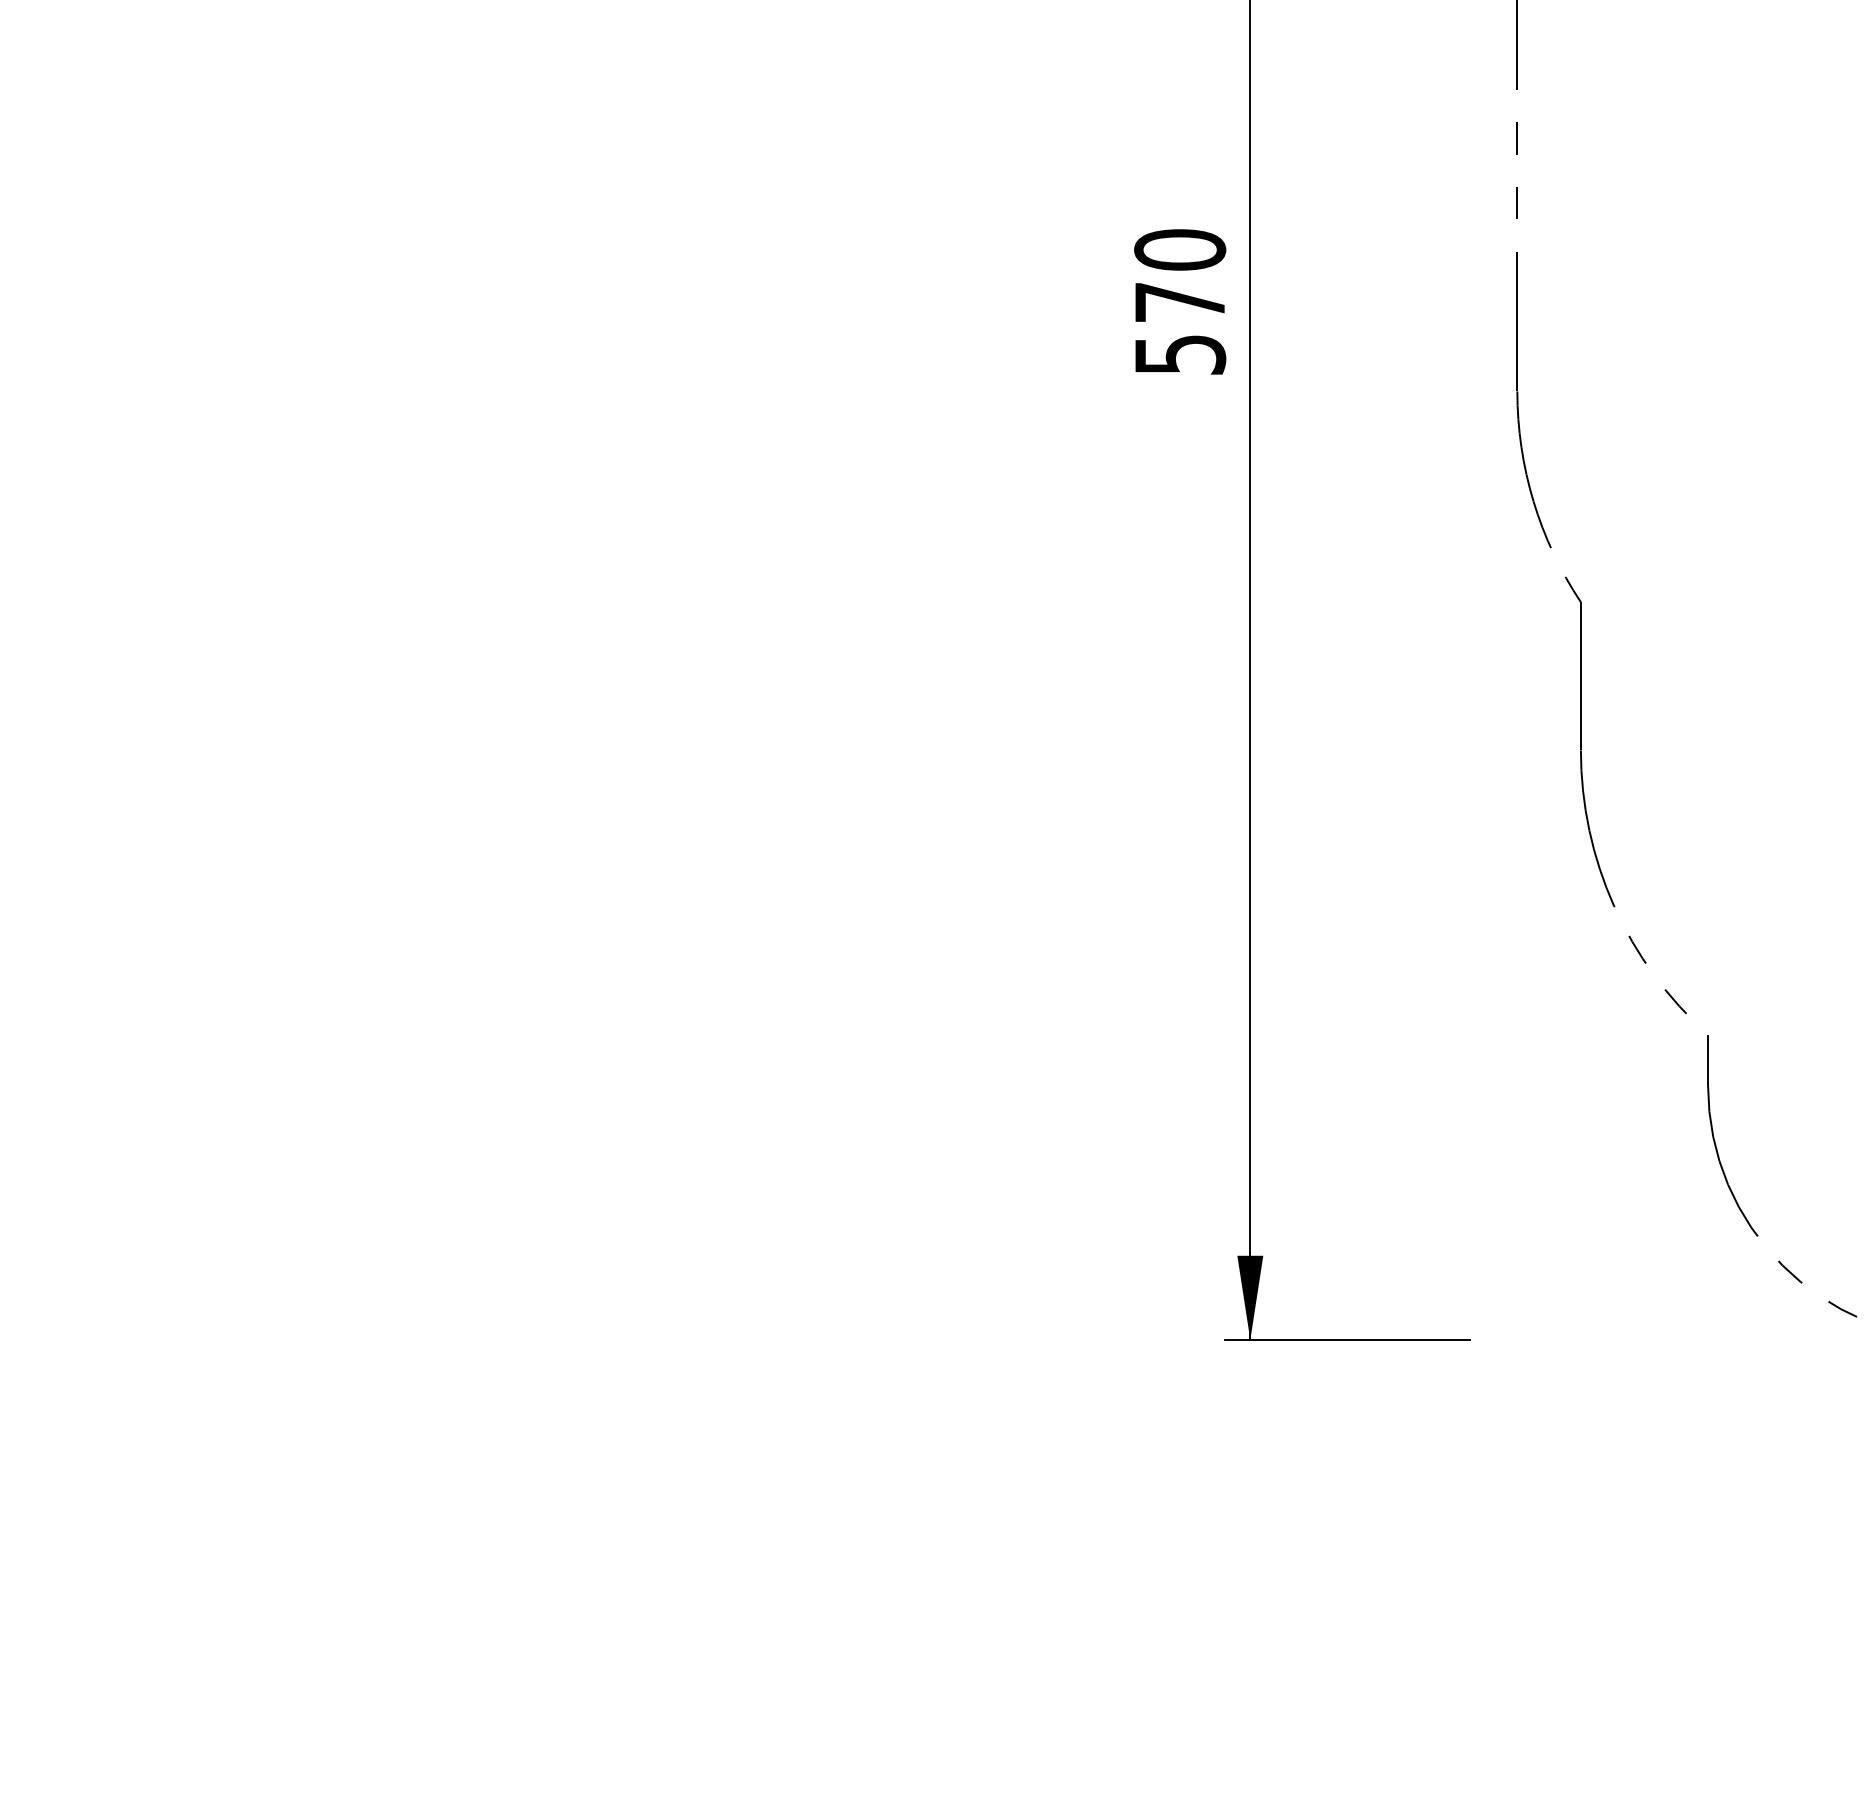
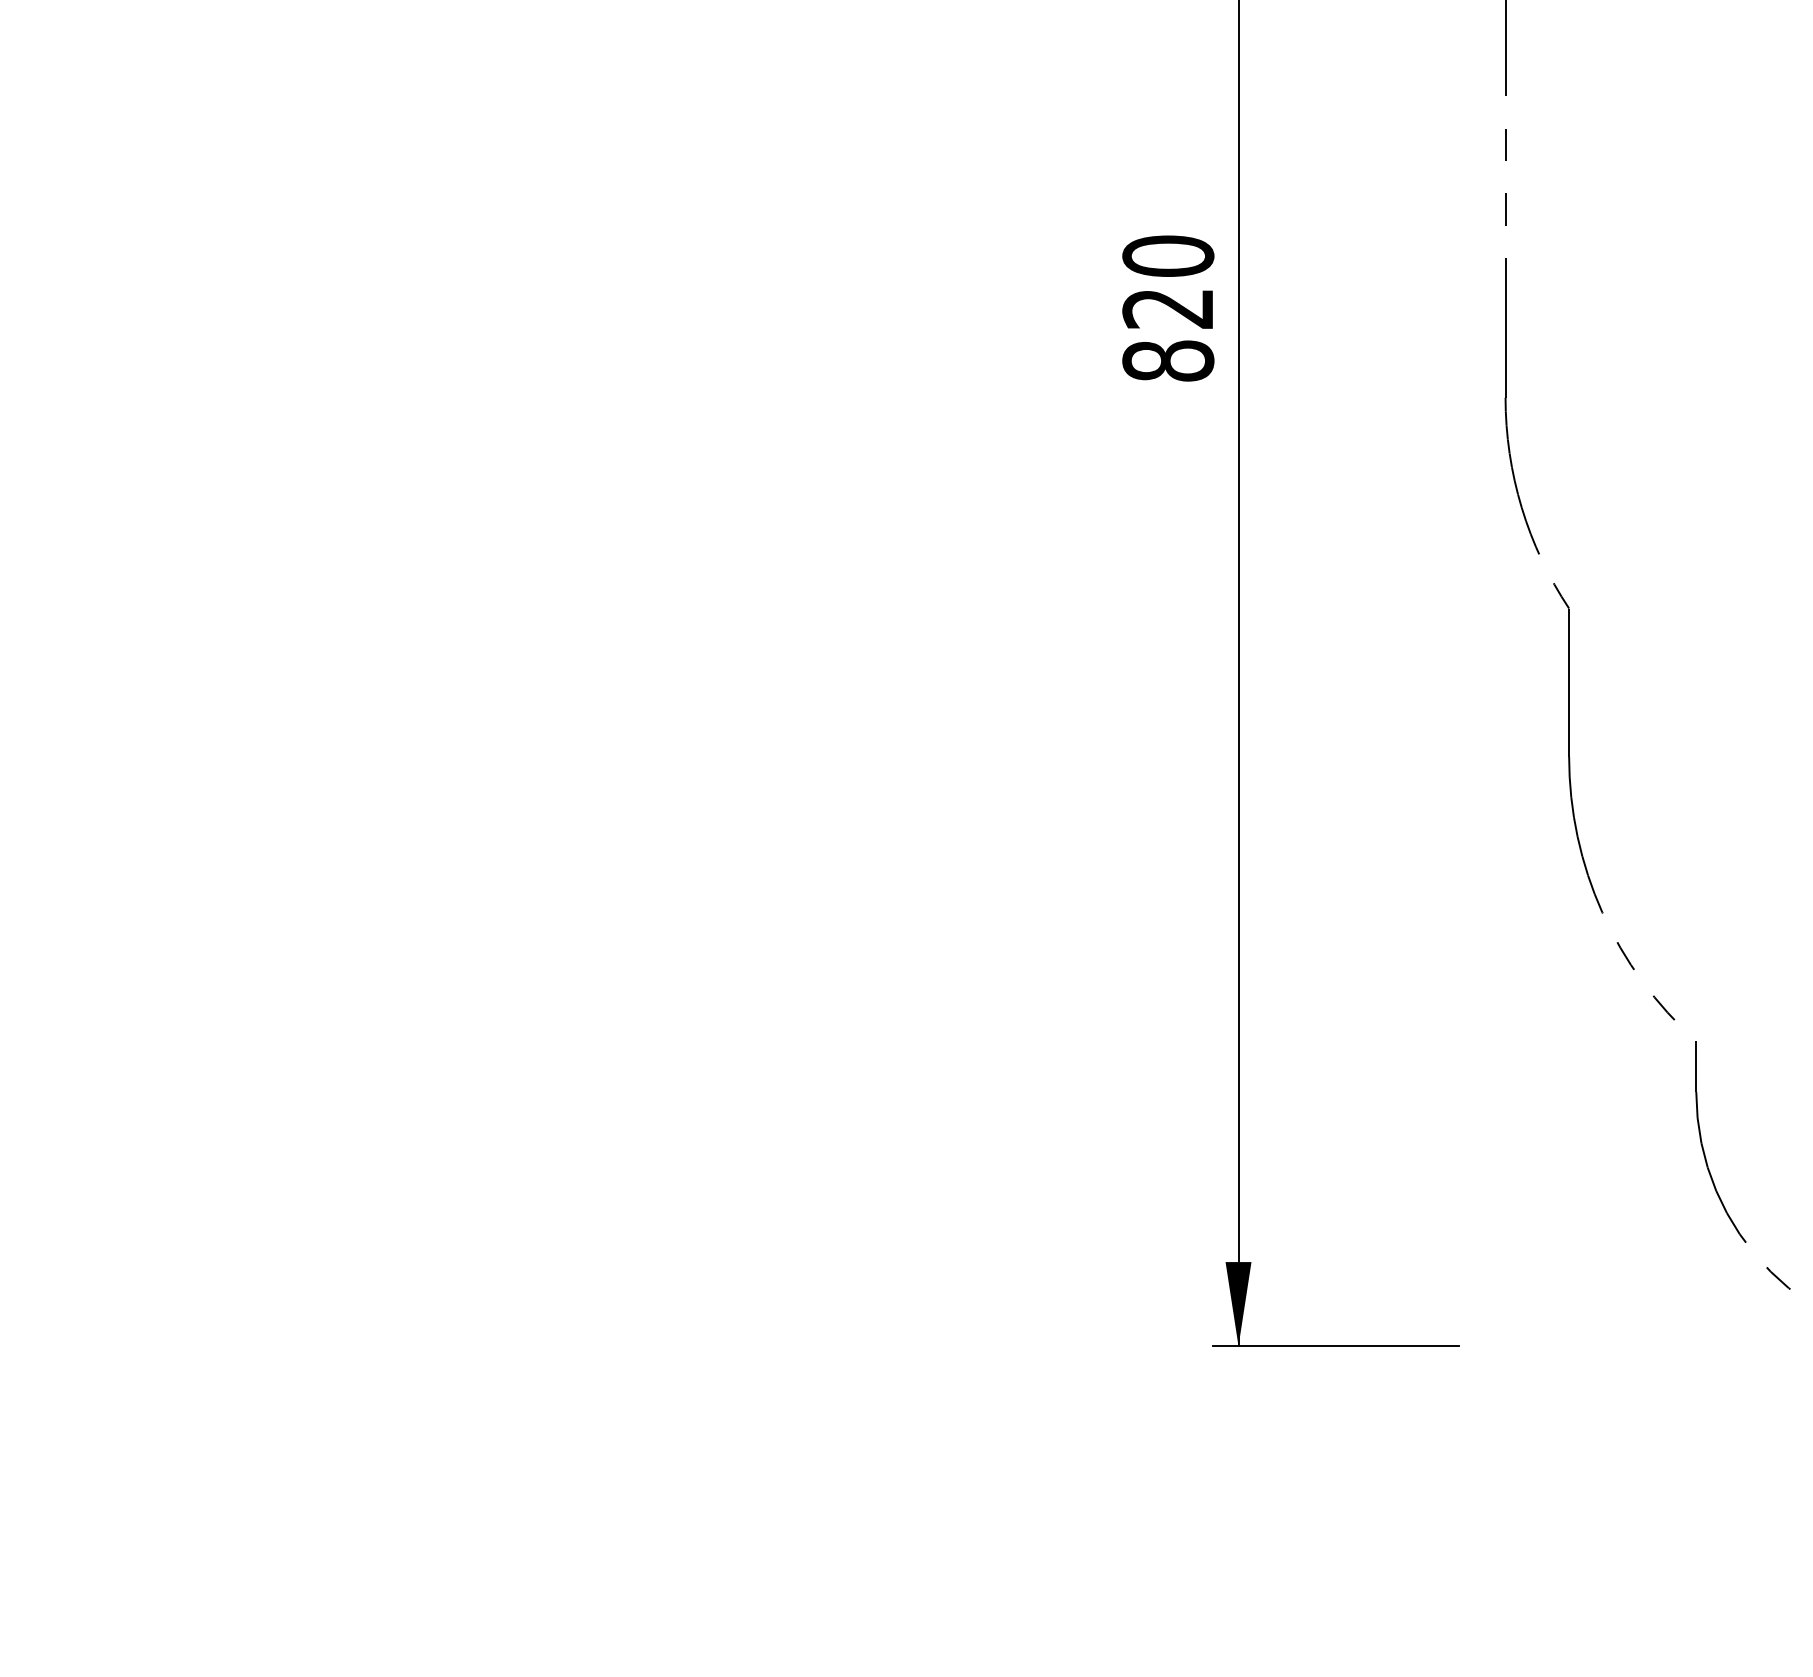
text: (1180, 329) -> (1168, 335), 570 -> 820

